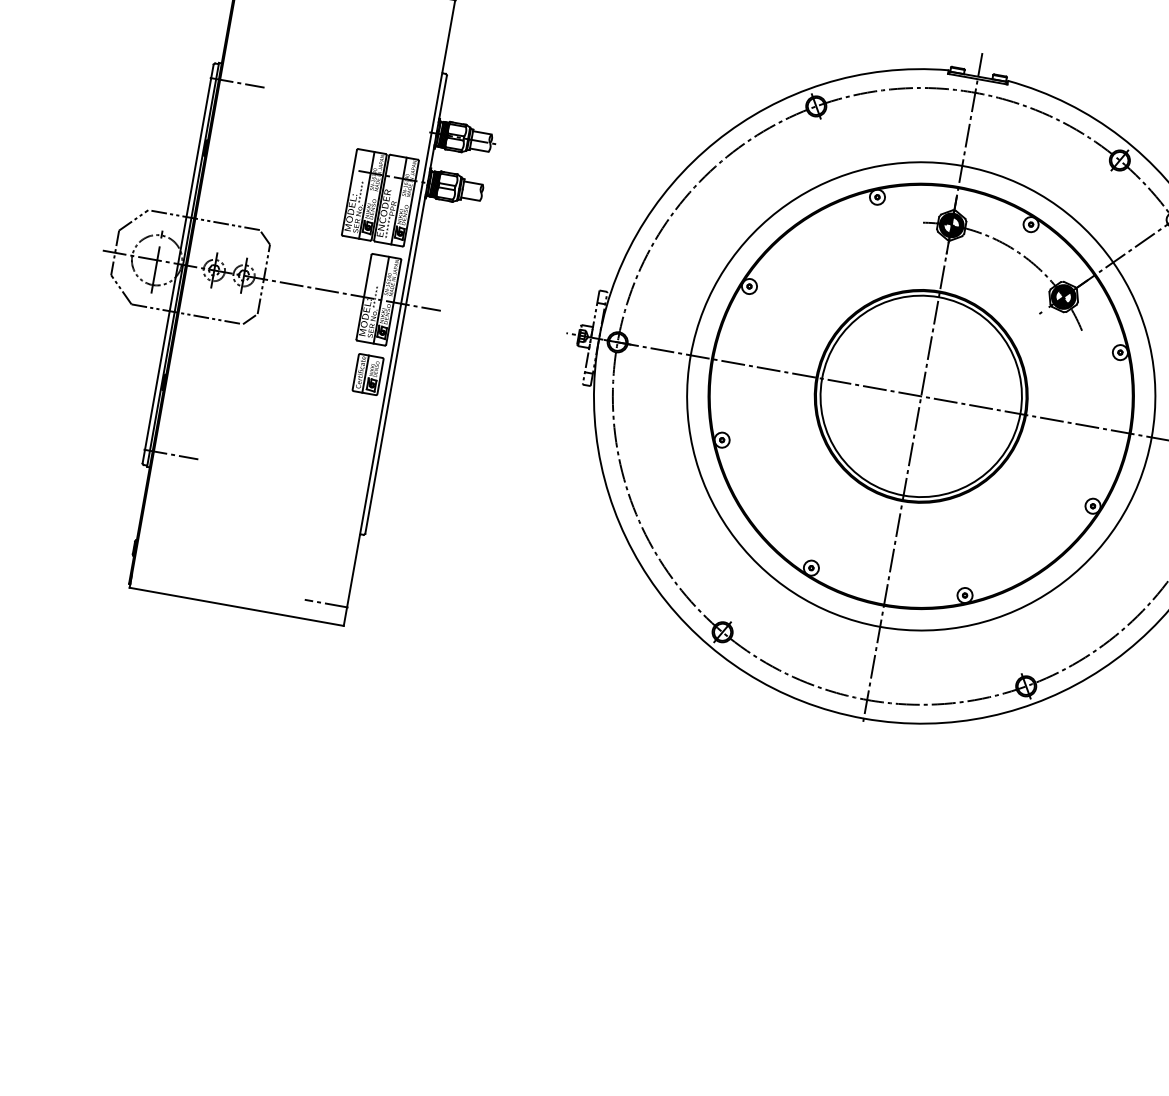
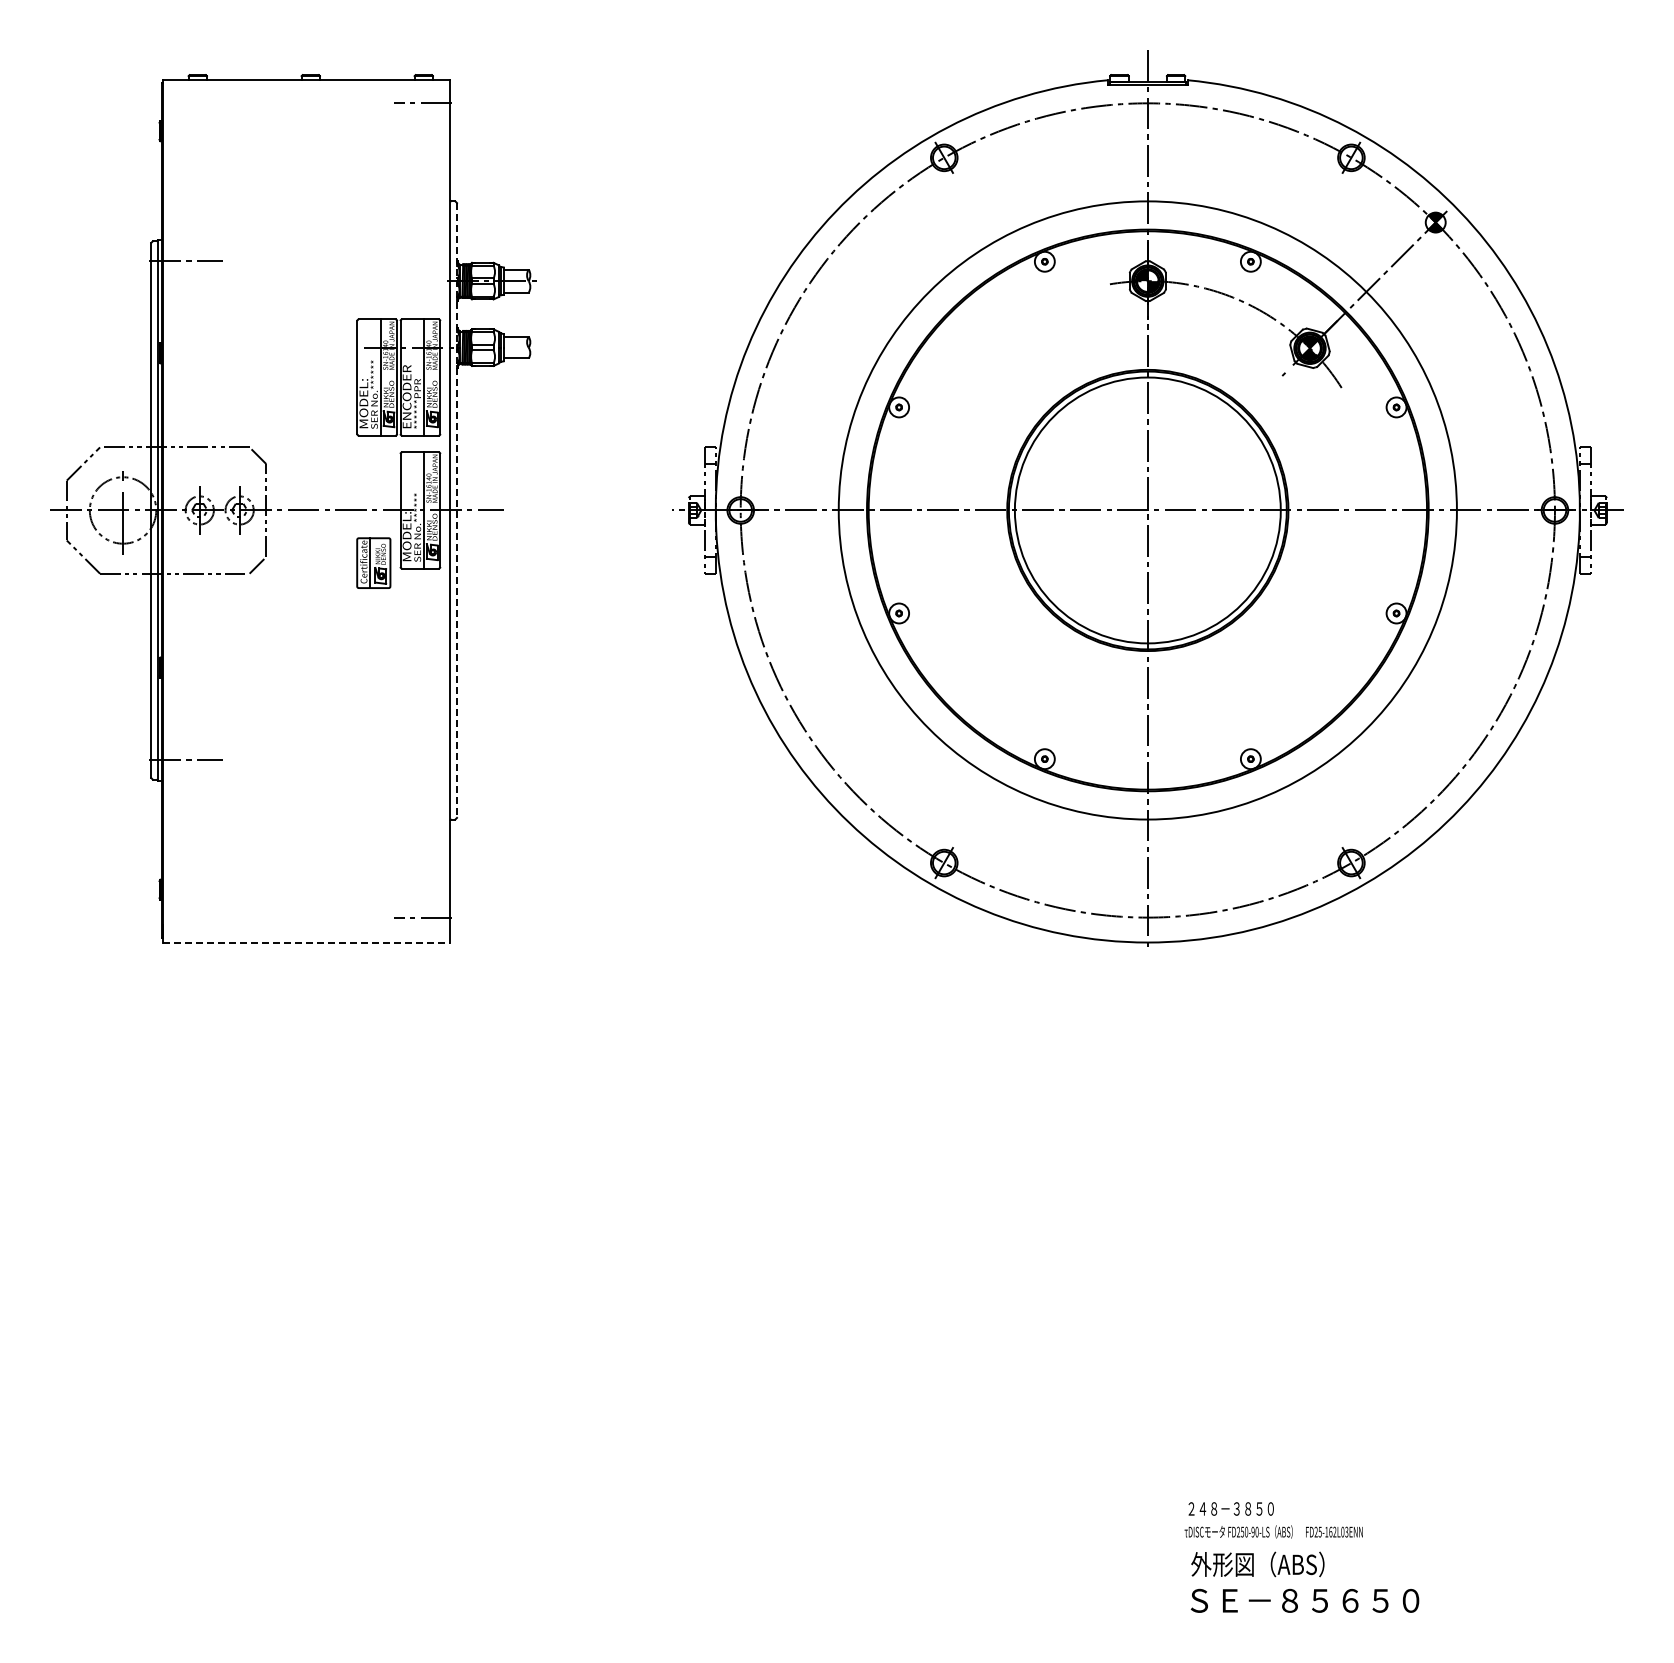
line: (406, 304) -> (457, 510), solid -> dashed
part: (367, 374) -> (373, 562), moved
line: (236, 606) -> (306, 942), solid -> dashed

